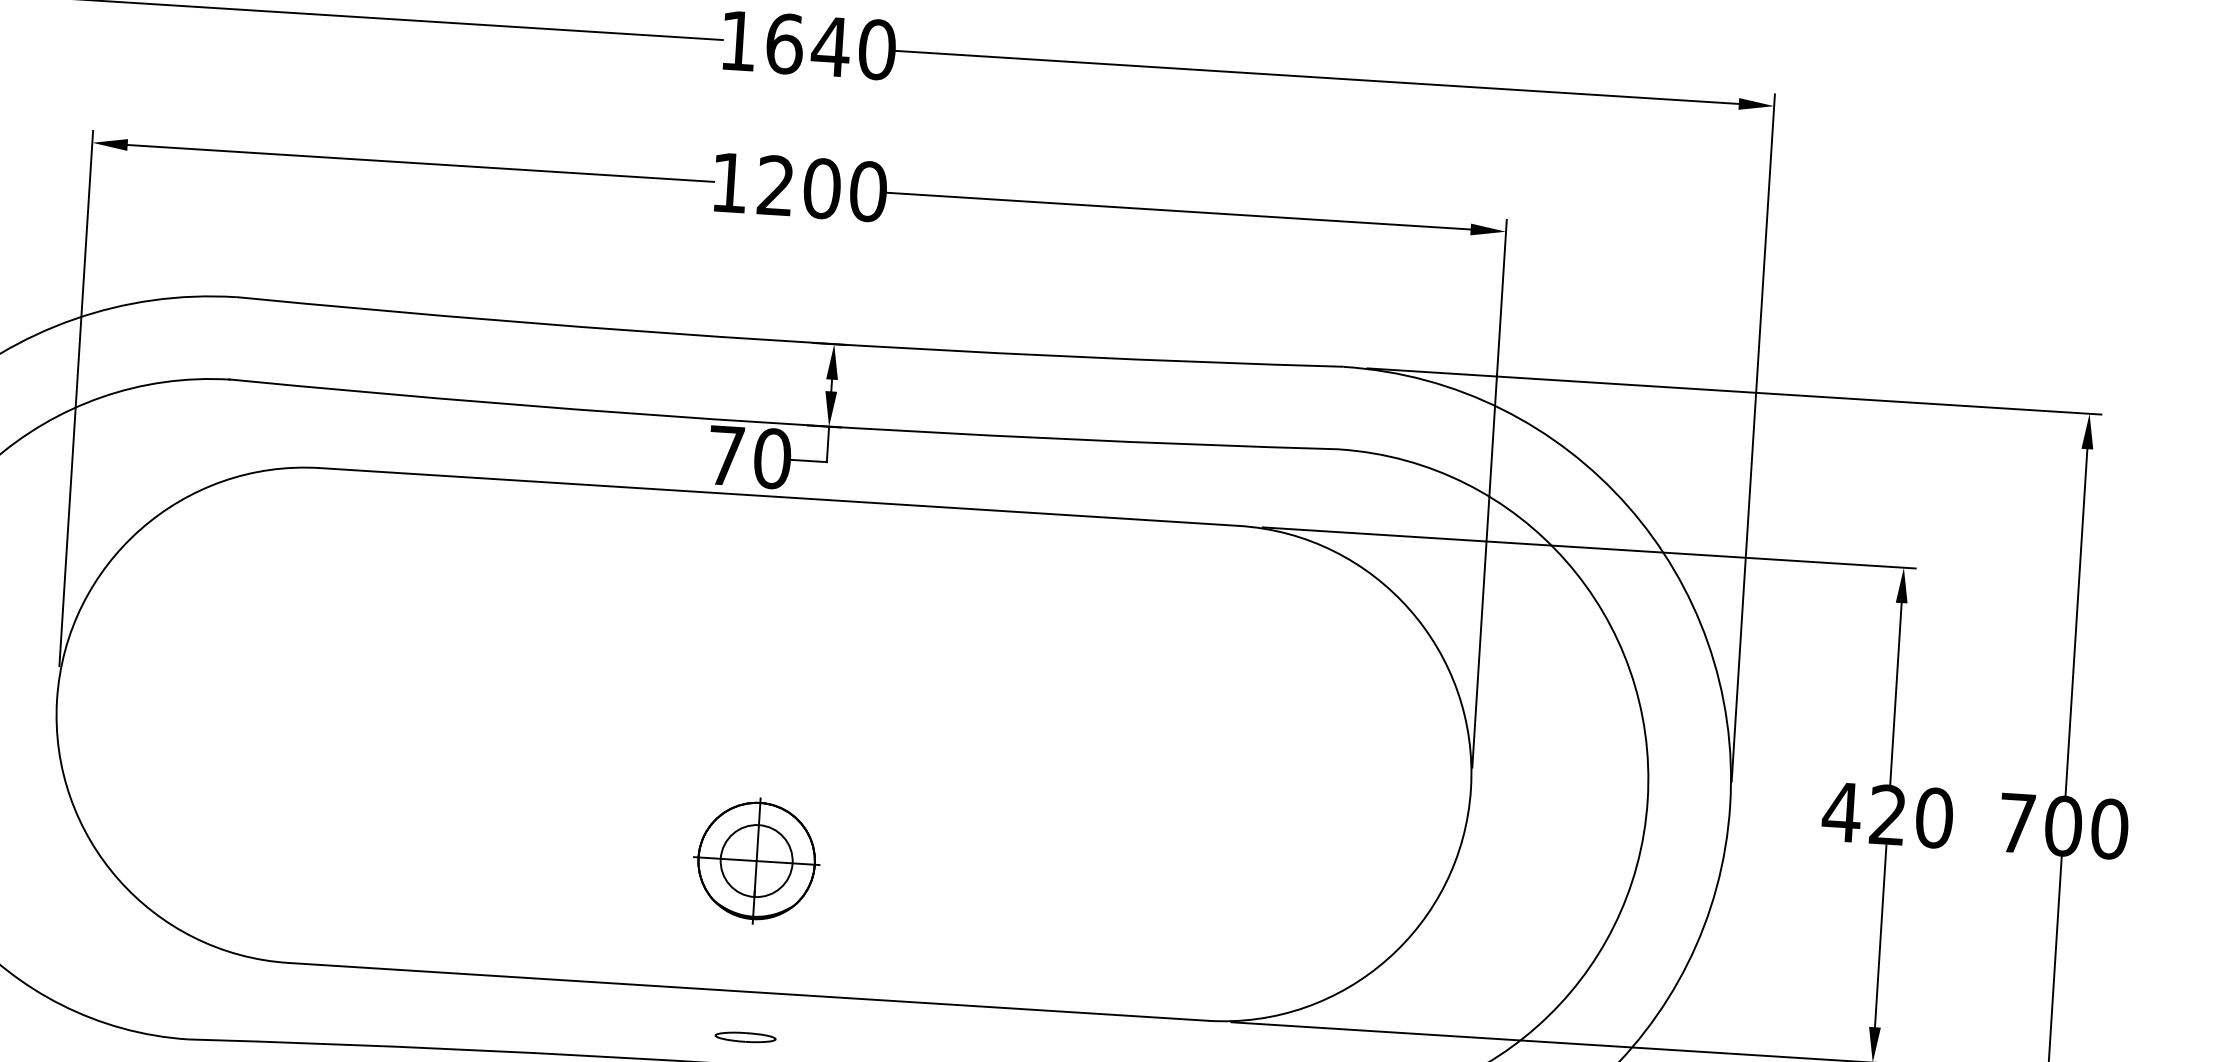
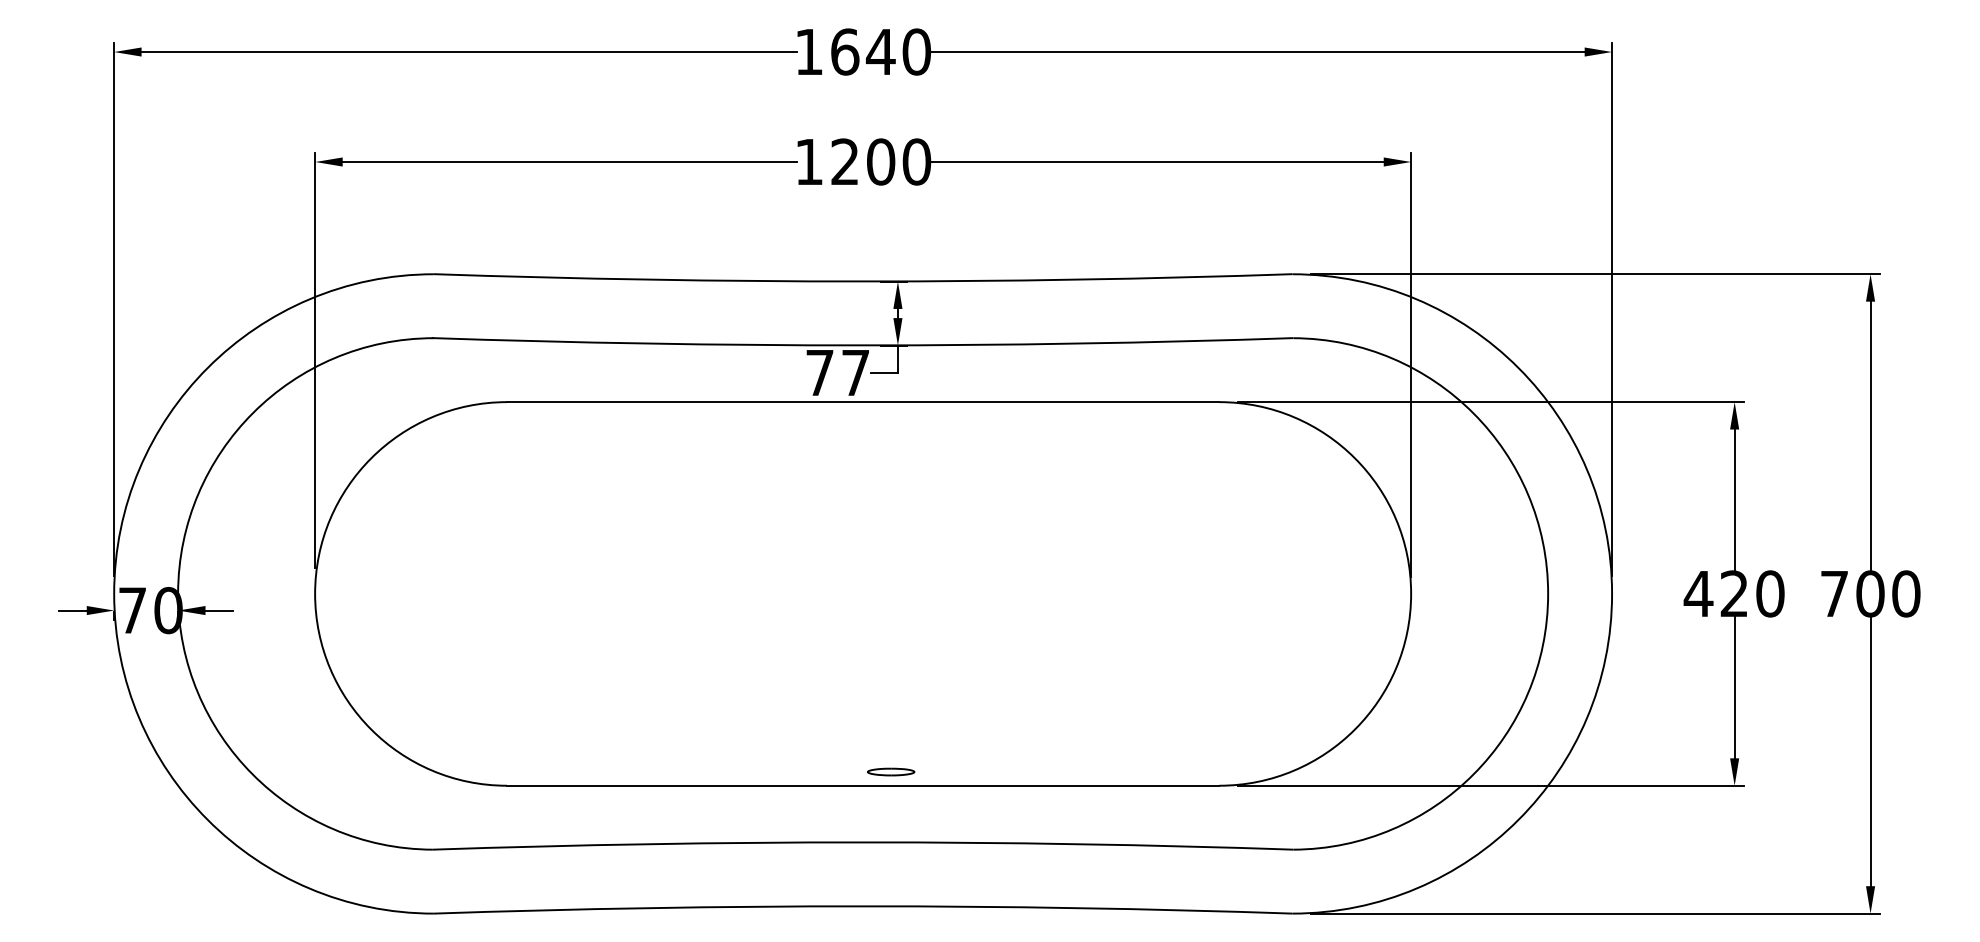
text: (772, 458) -> (855, 372), 70 -> 77
part: (757, 861) -> (863, 684), removed
part: (746, 1036) -> (891, 771), moved

